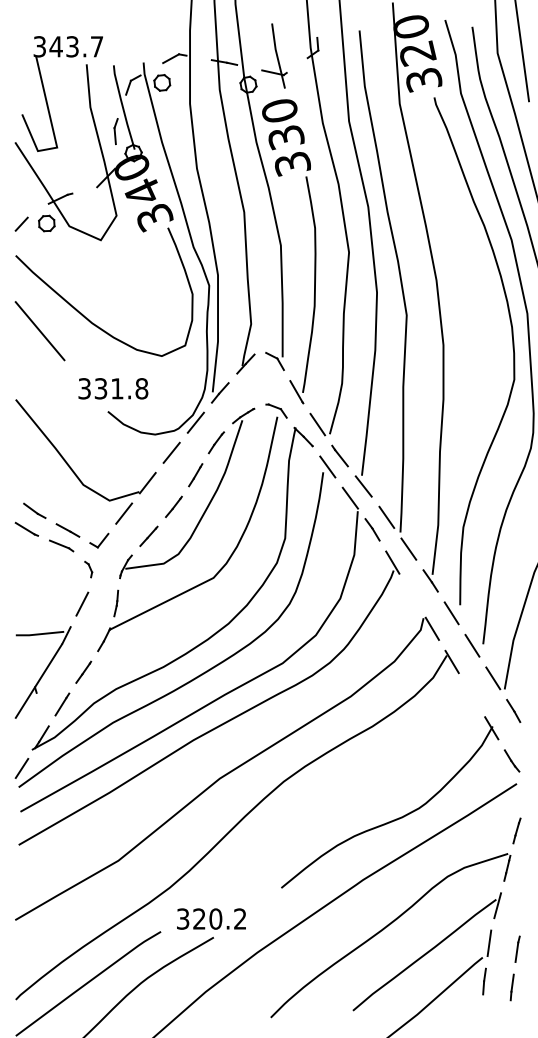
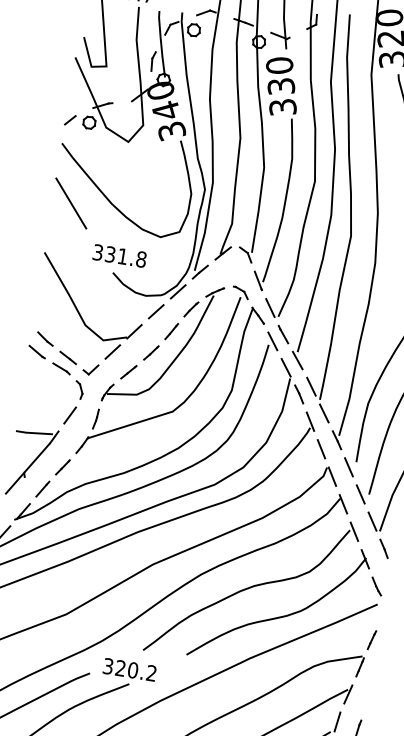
part: (88, 569) -> (79, 390), size x1.43
line: (412, 595) -> (321, 449), added
part: (351, 787) -> (251, 587), added

